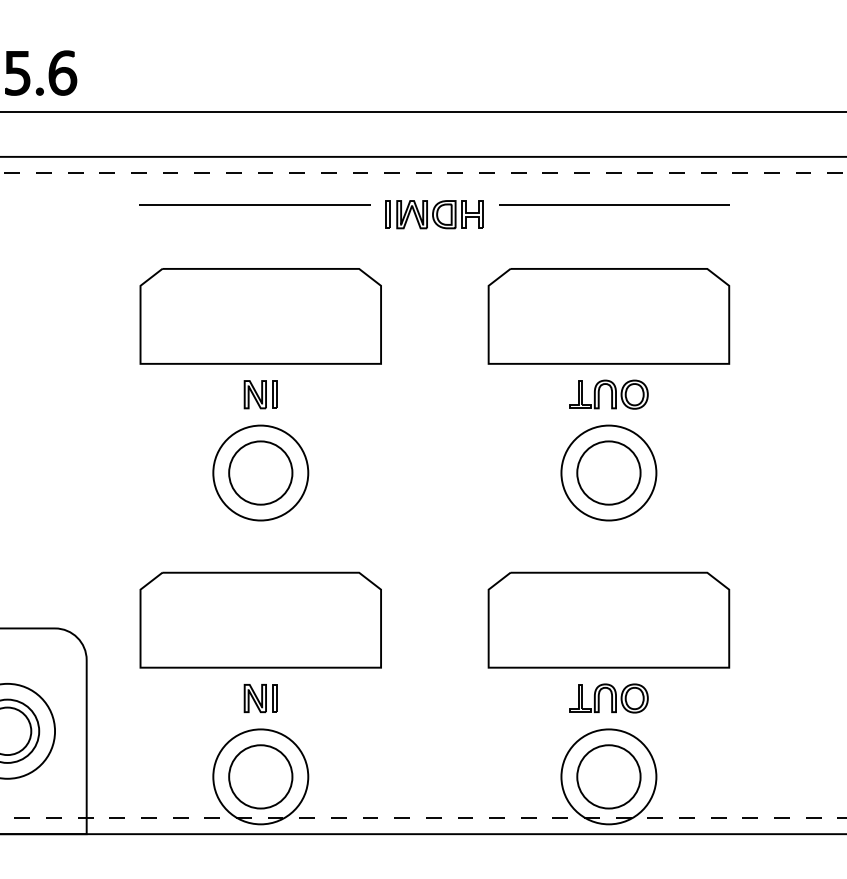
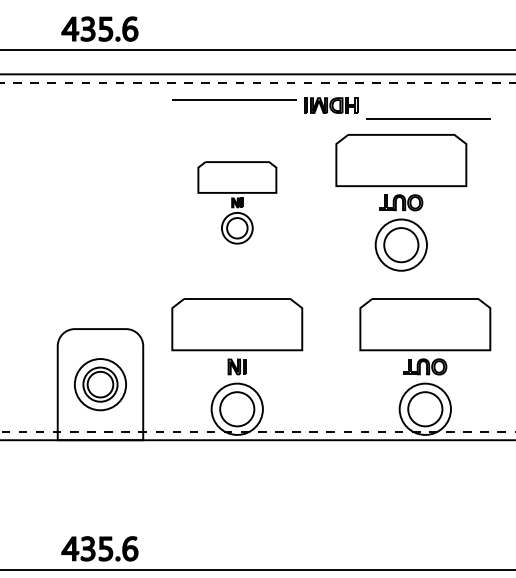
line: (614, 203) -> (428, 118), moved
part: (261, 394) -> (237, 202), size x0.6
part: (609, 394) -> (401, 202), moved

